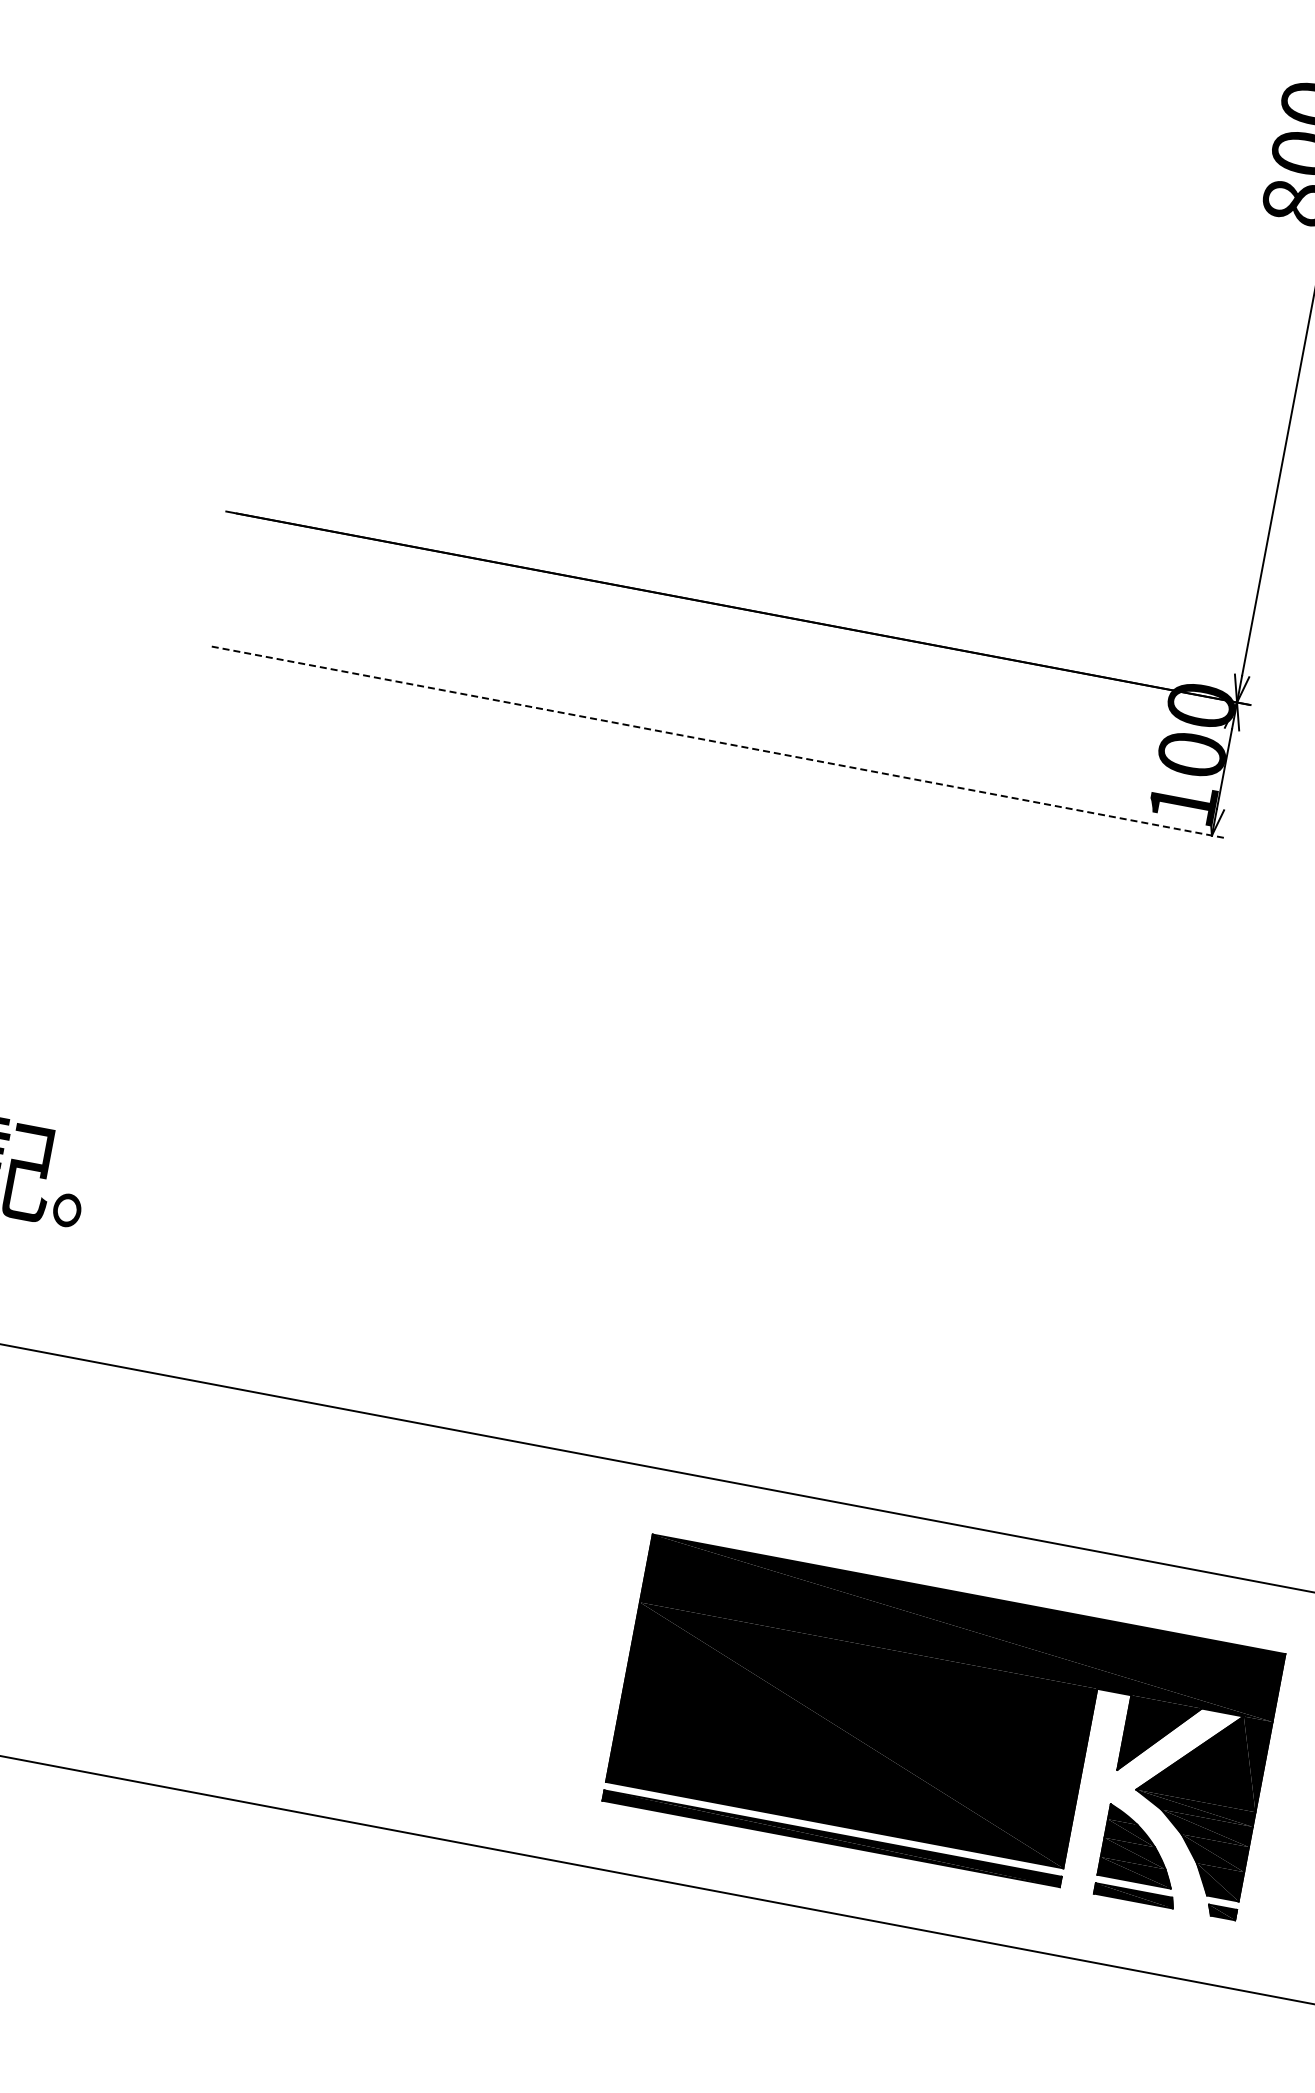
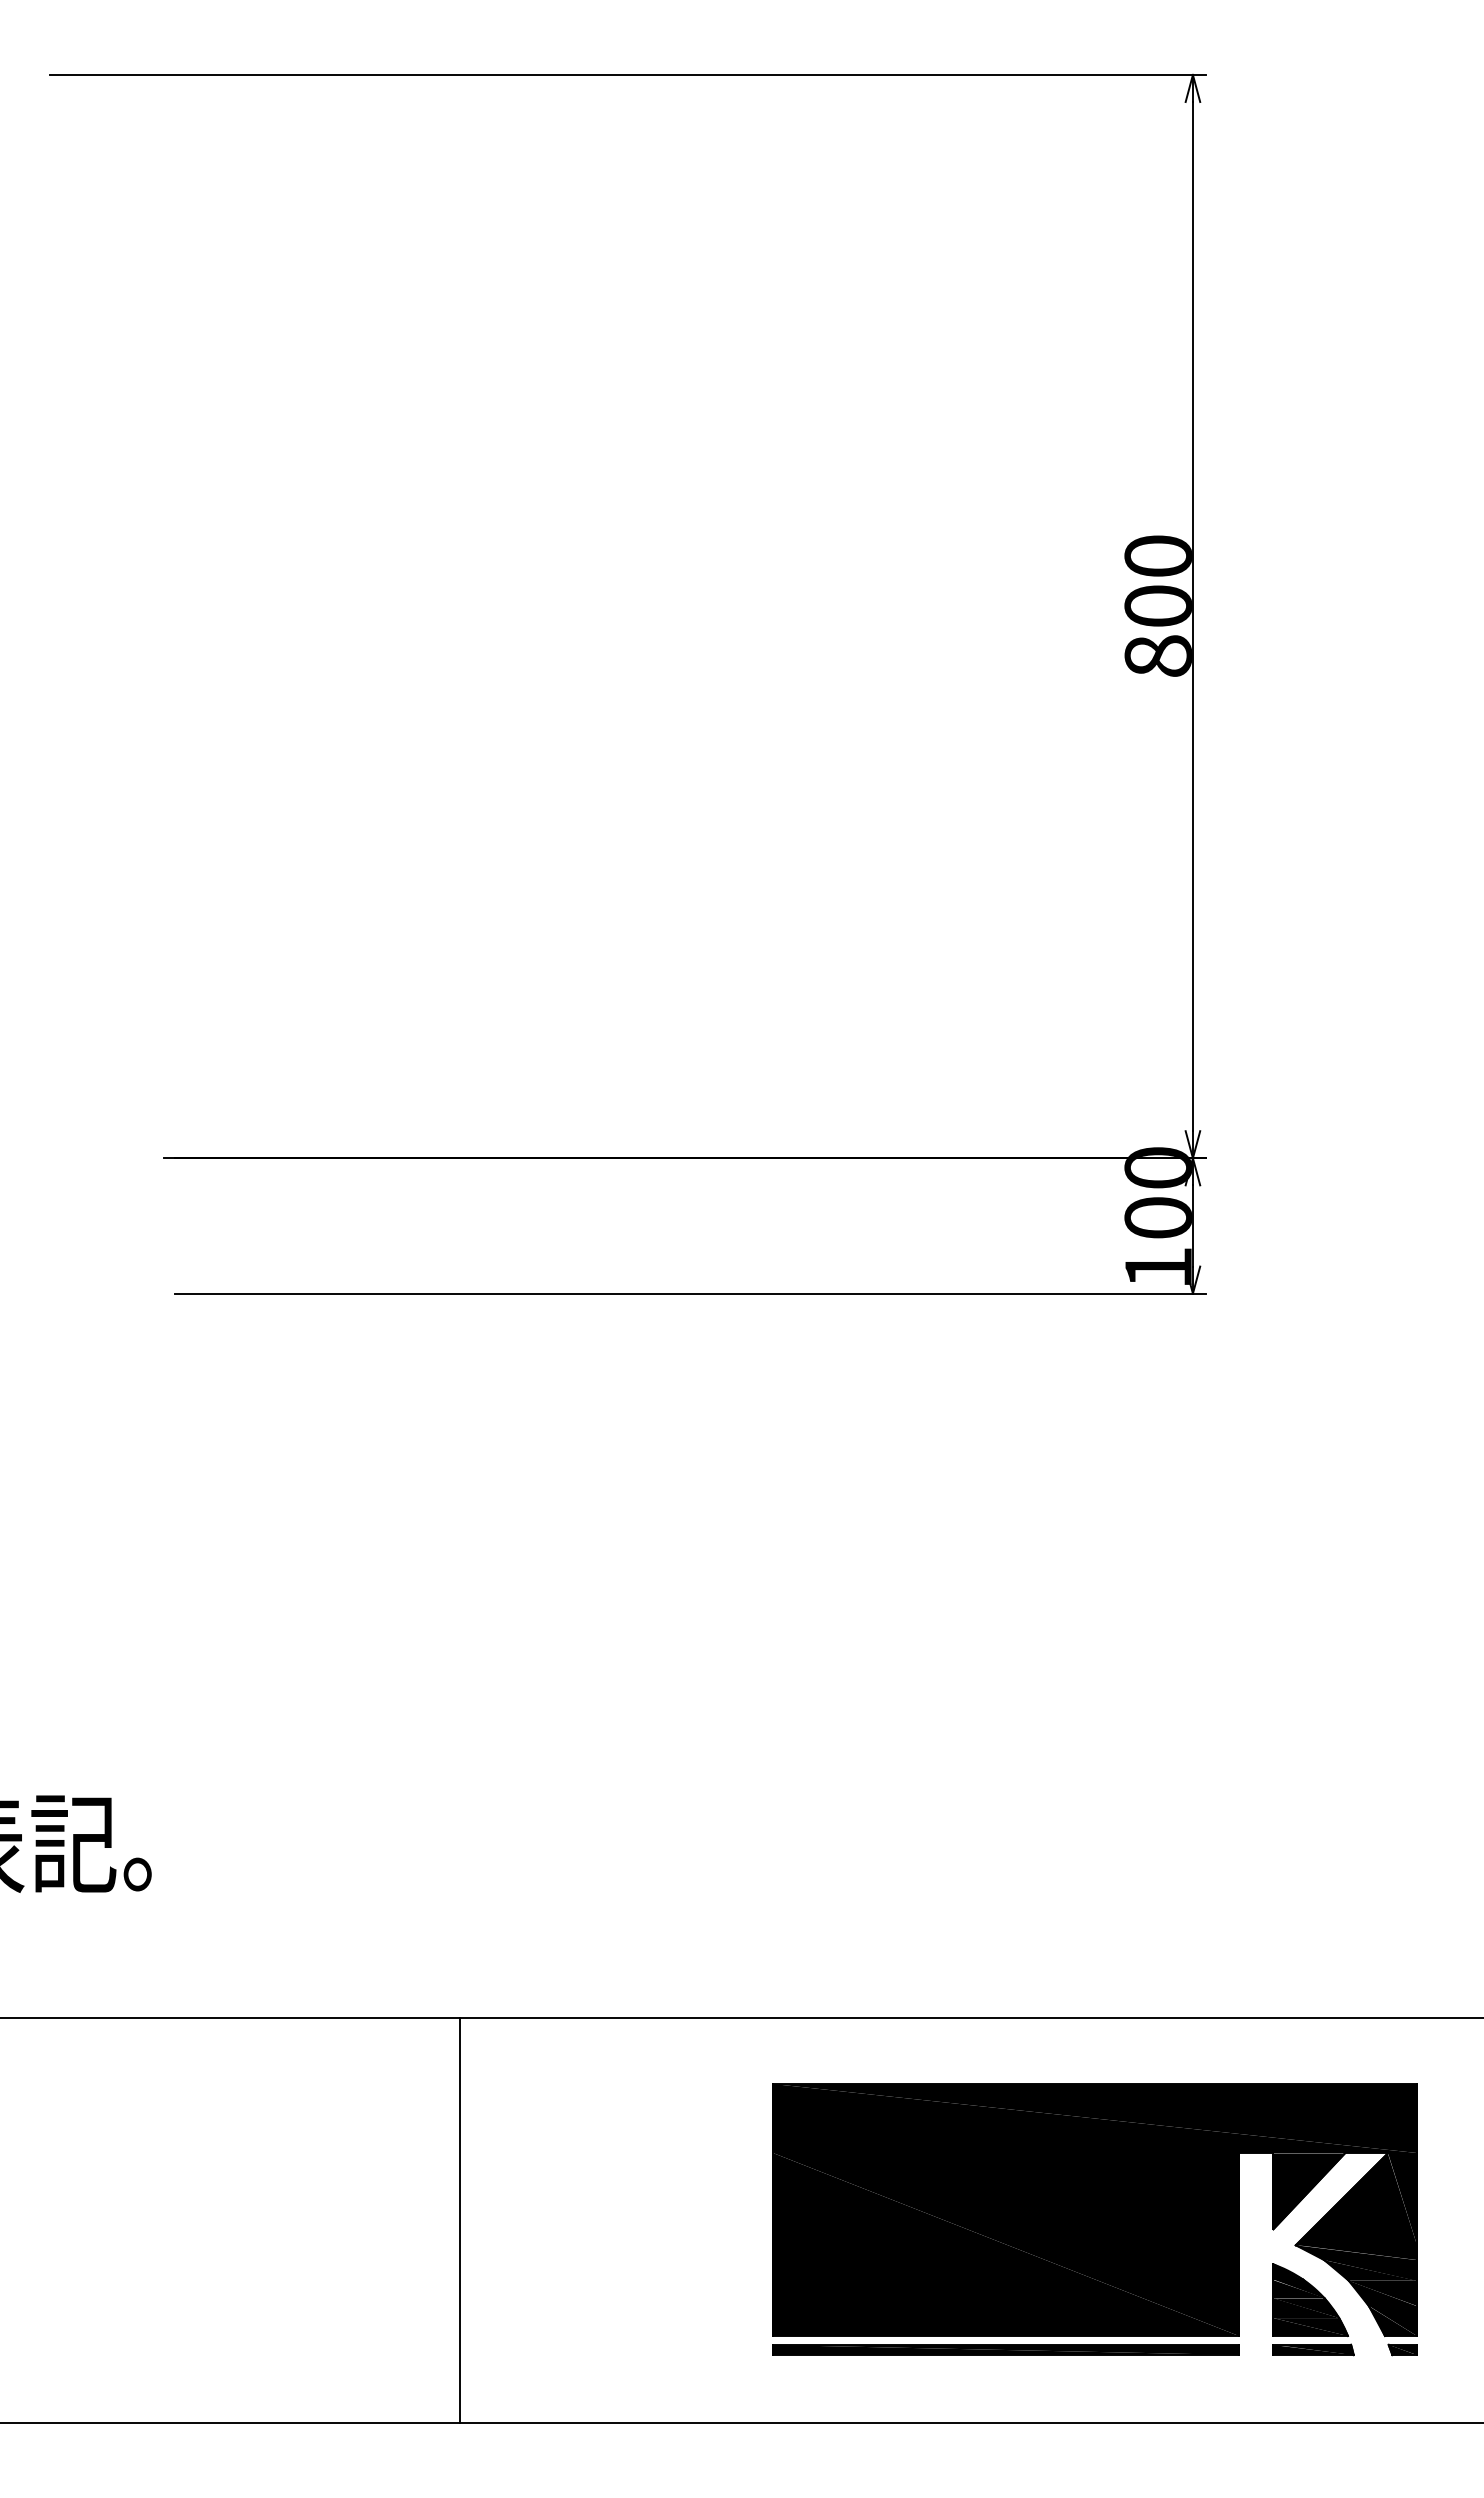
line: (718, 742) -> (690, 1293), dashed -> solid
line: (320, 1610) -> (460, 2220), added

